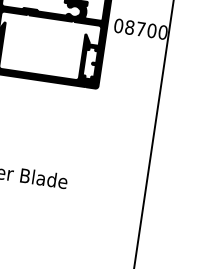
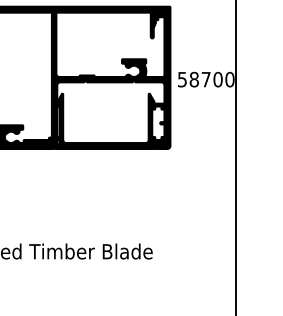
text: (118, 25) -> (182, 79), 08700 -> 58700

